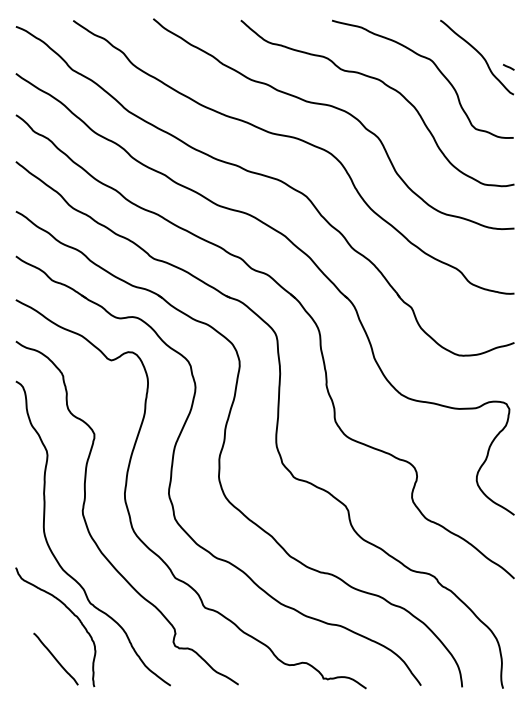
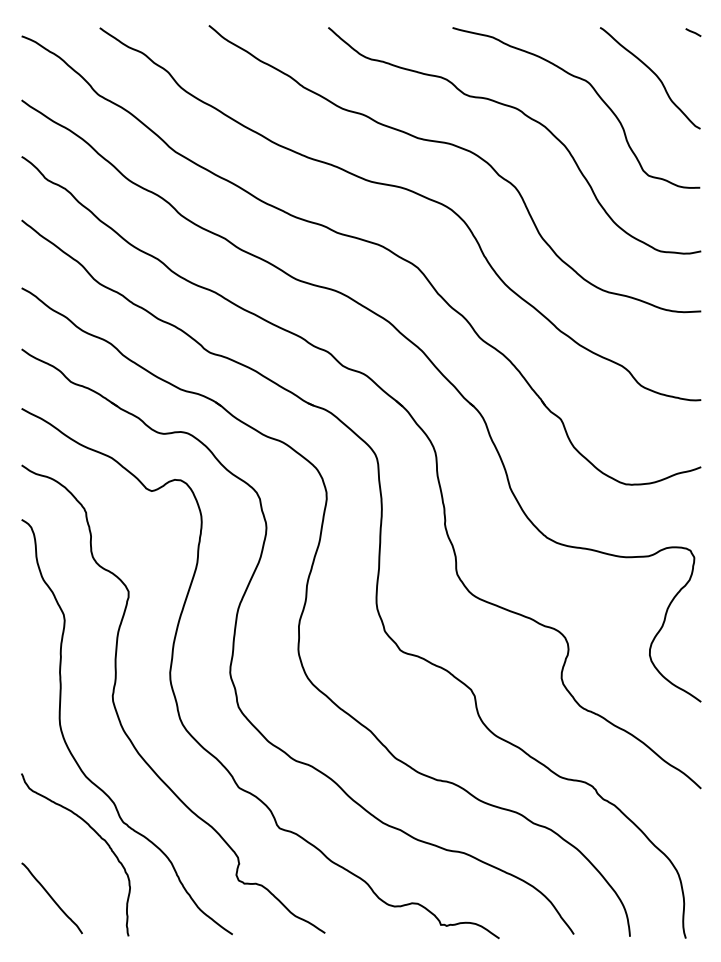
line: (508, 67) -> (693, 32), moved
curve: (55, 659) -> (51, 898), moved

